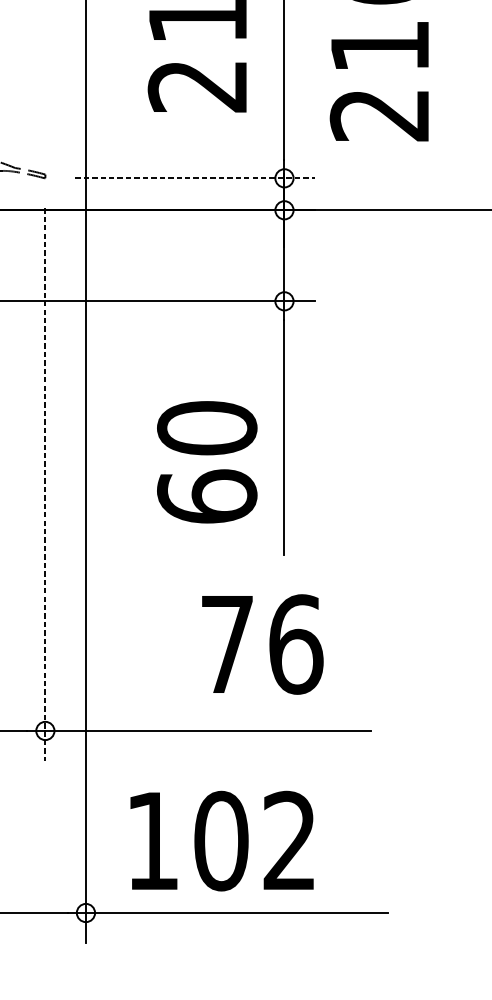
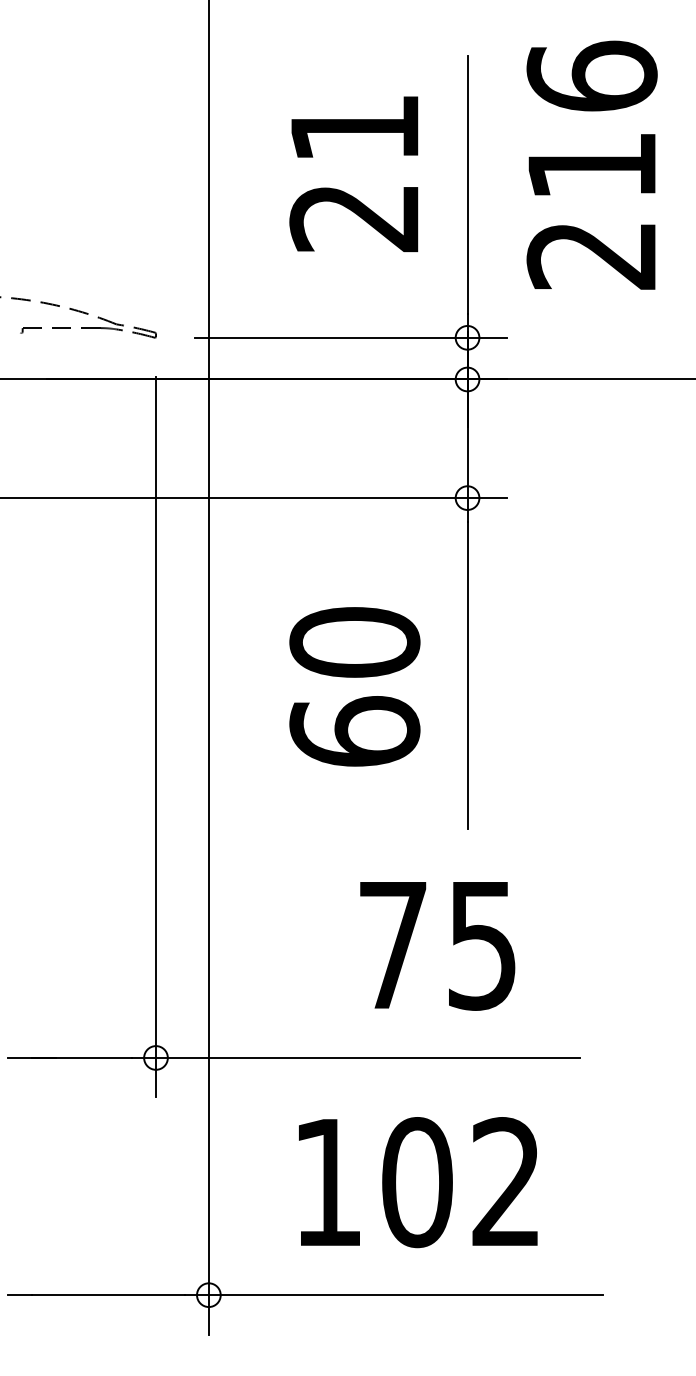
line: (195, 178) -> (351, 337), dashed -> solid
text: (206, 462) -> (354, 686), moved
line: (45, 485) -> (155, 737), dashed -> solid
text: (296, 643) -> (483, 944), 76 -> 75
text: (222, 841) -> (418, 1182), moved

